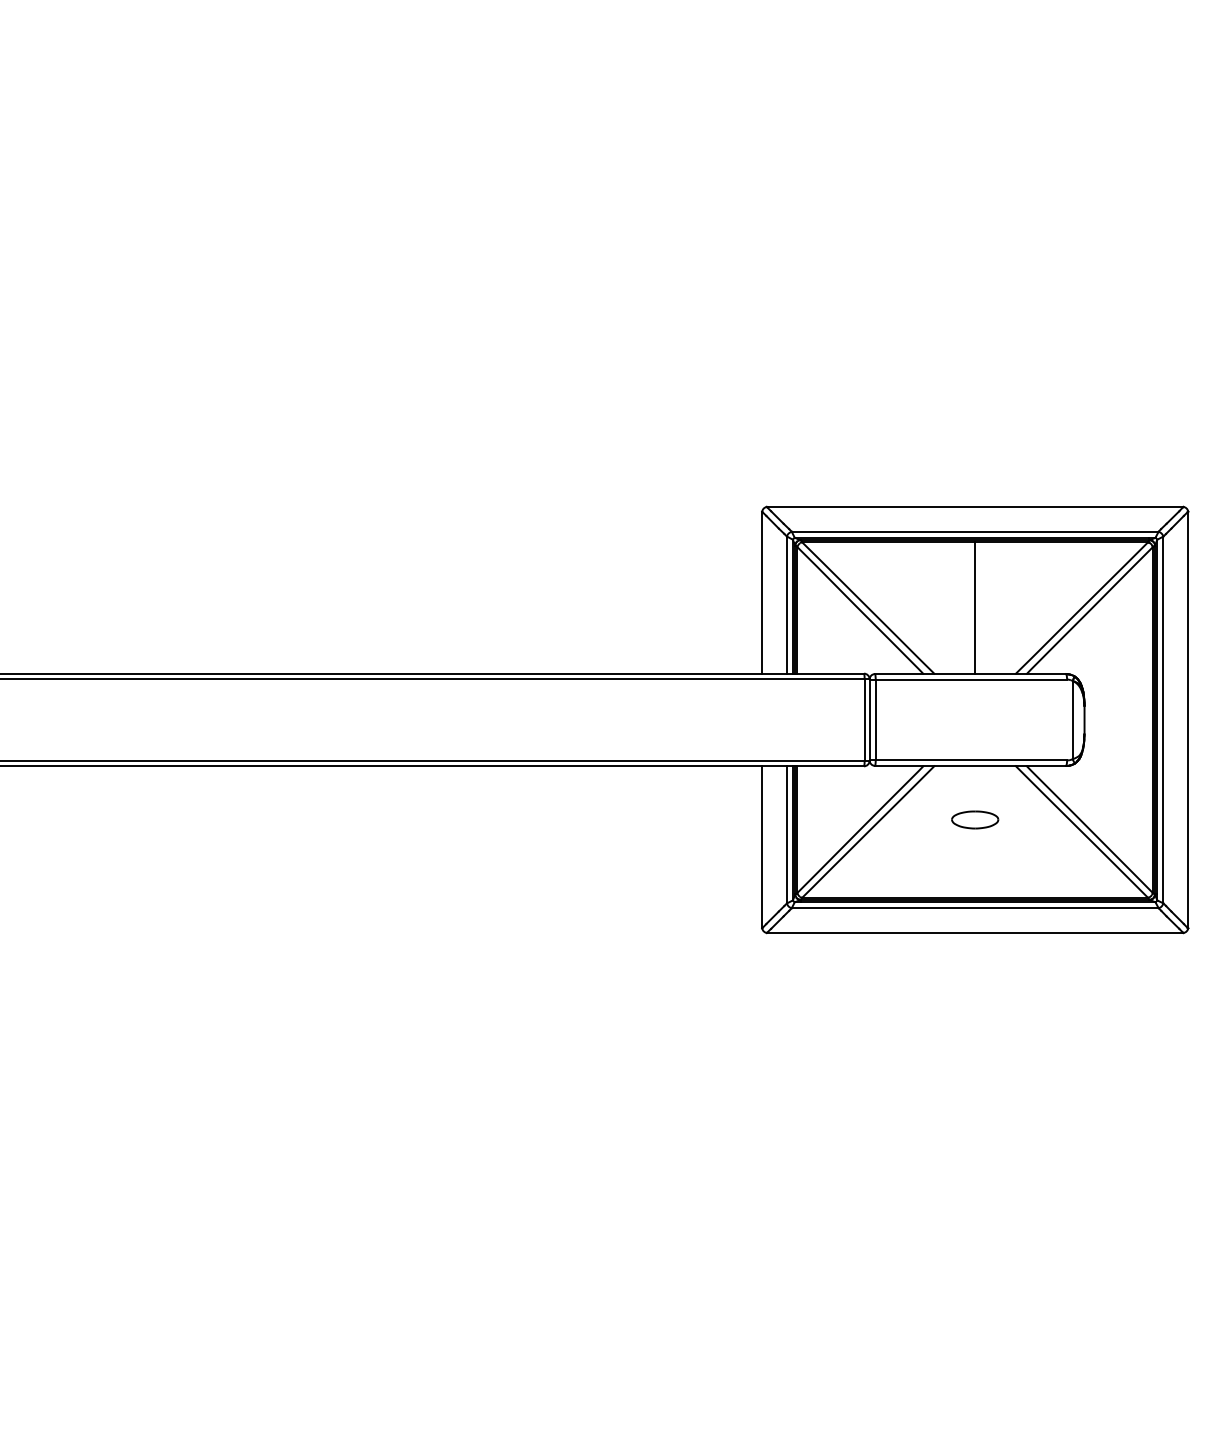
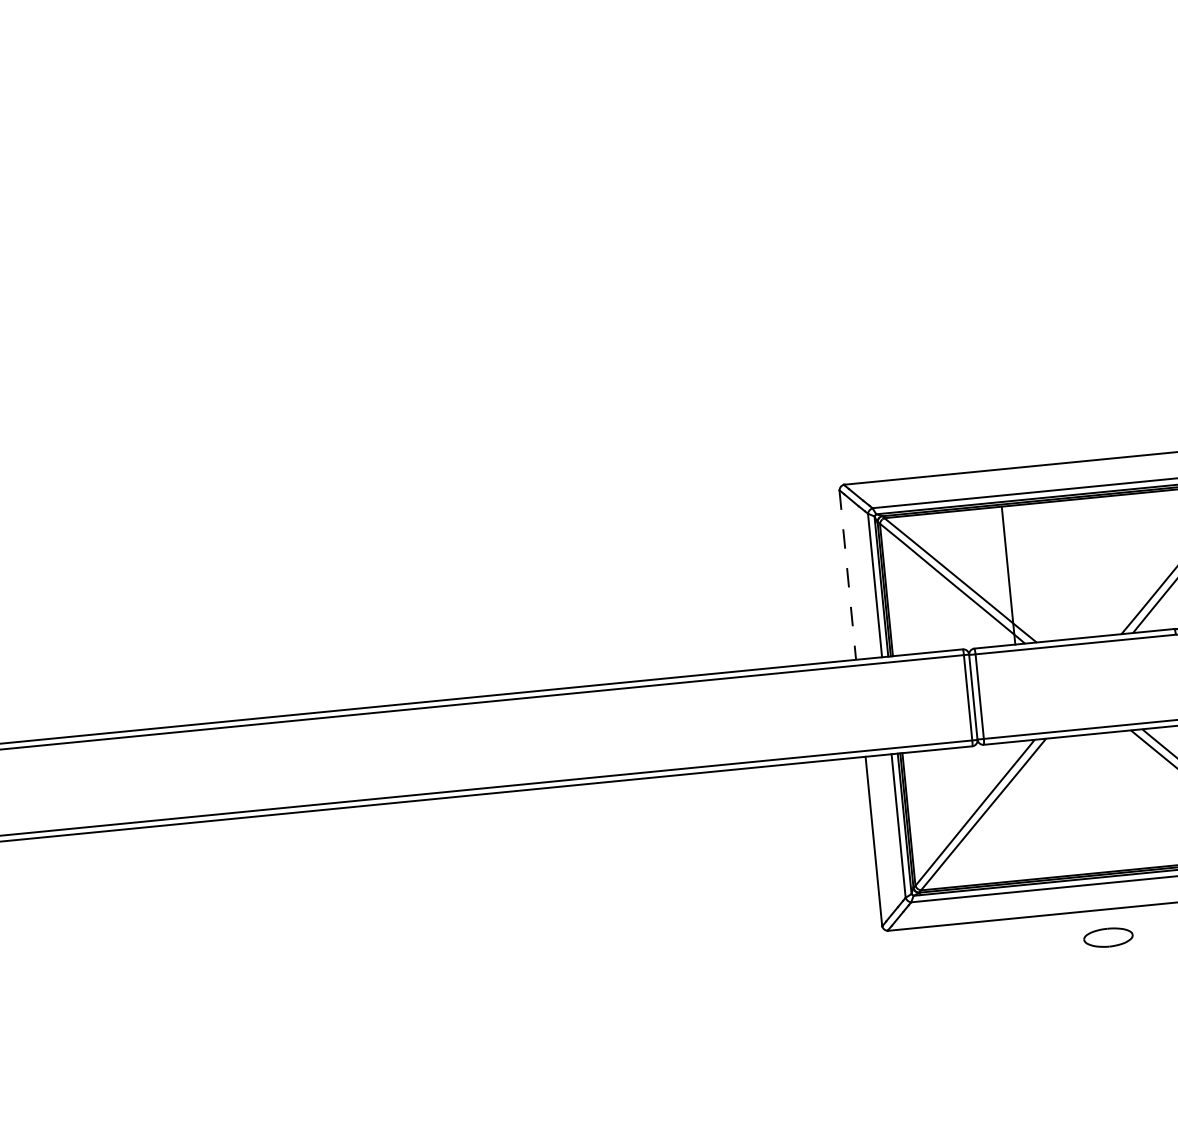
line: (762, 592) -> (848, 574), solid -> dashed
line: (975, 608) -> (1008, 575), moved
part: (975, 819) -> (1108, 937), moved

